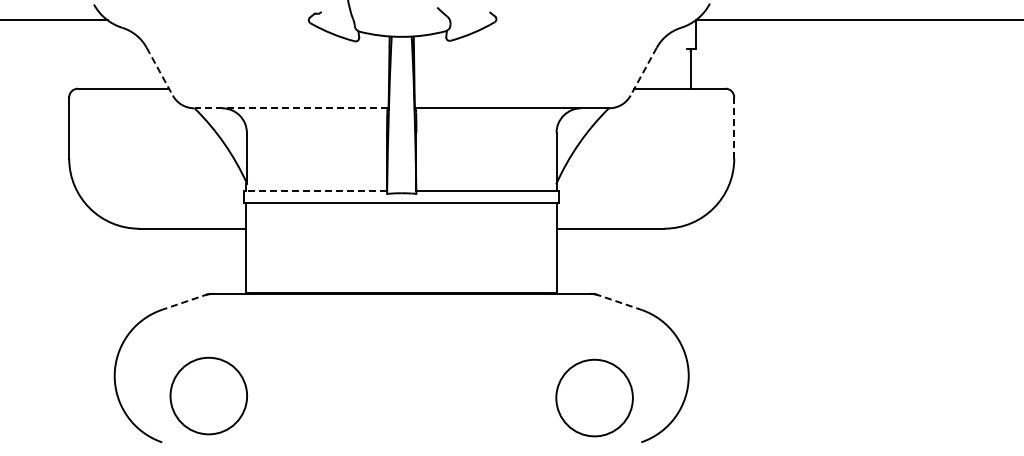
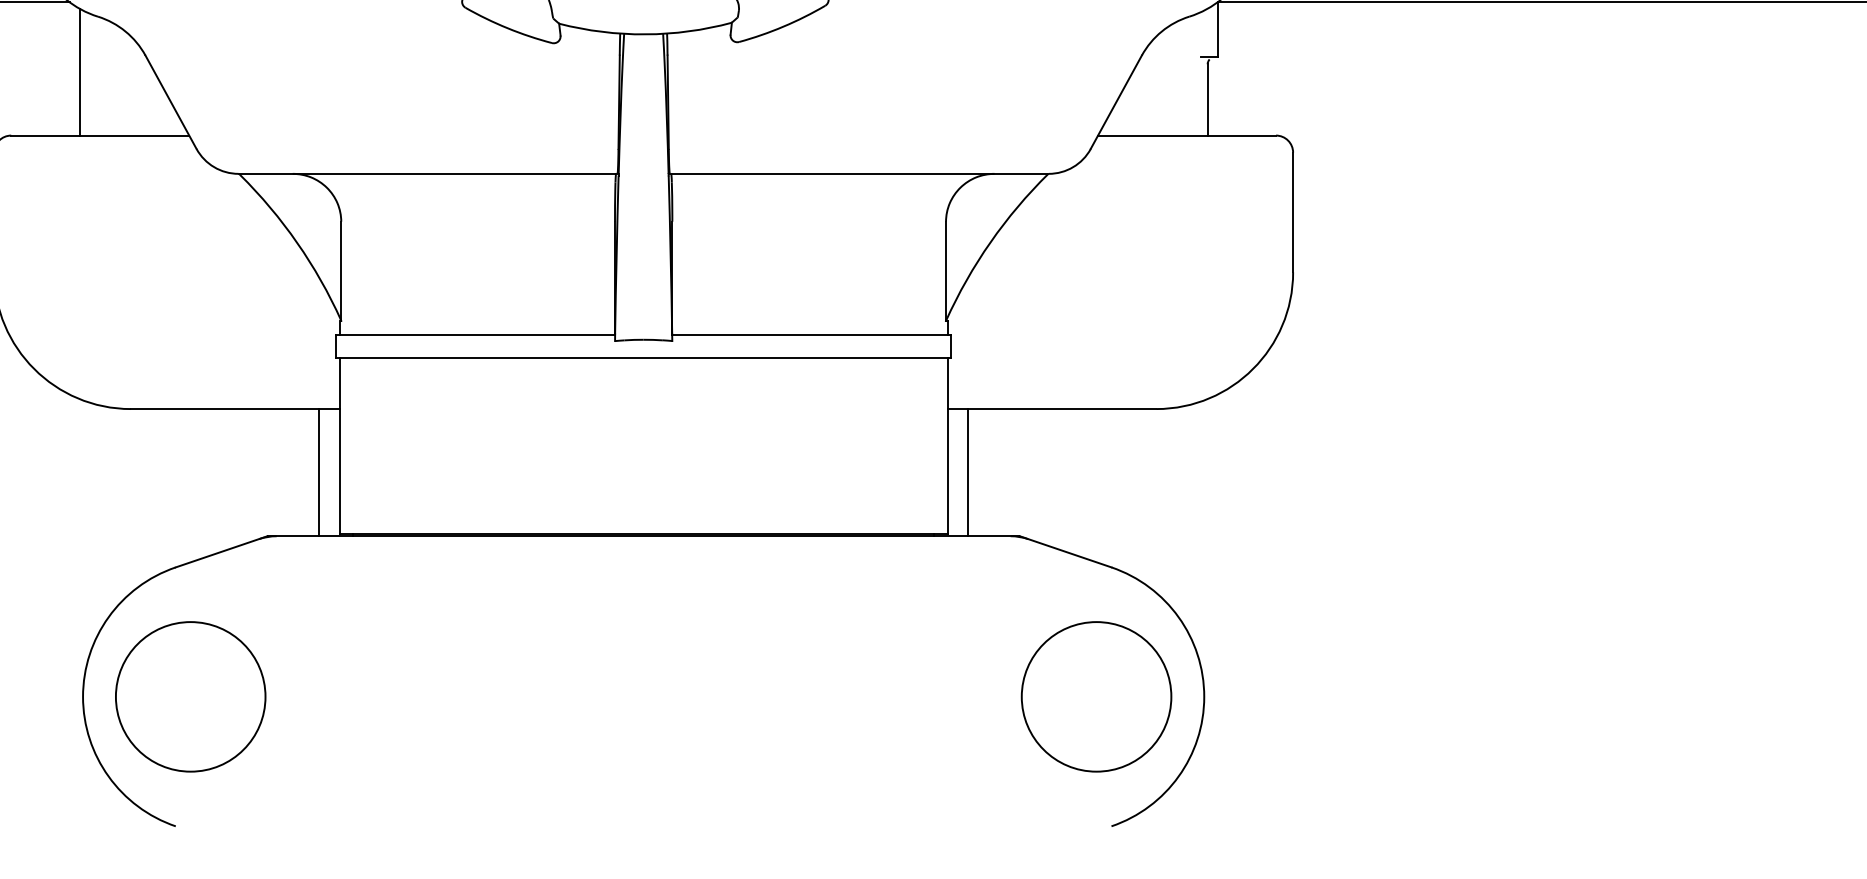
line: (112, 55) -> (78, 70), added
line: (160, 72) -> (172, 103), dashed -> solid
line: (643, 72) -> (1115, 103), dashed -> solid
line: (291, 108) -> (428, 174), dashed -> solid
line: (734, 128) -> (1293, 213), dashed -> solid
line: (315, 190) -> (475, 334), dashed -> solid
line: (235, 260) -> (318, 471), added
line: (567, 260) -> (967, 471), added
line: (185, 301) -> (221, 551), dashed -> solid
line: (617, 301) -> (1065, 551), dashed -> solid
circle: (208, 395) -> (190, 695), moved
circle: (594, 397) -> (1096, 695), moved

